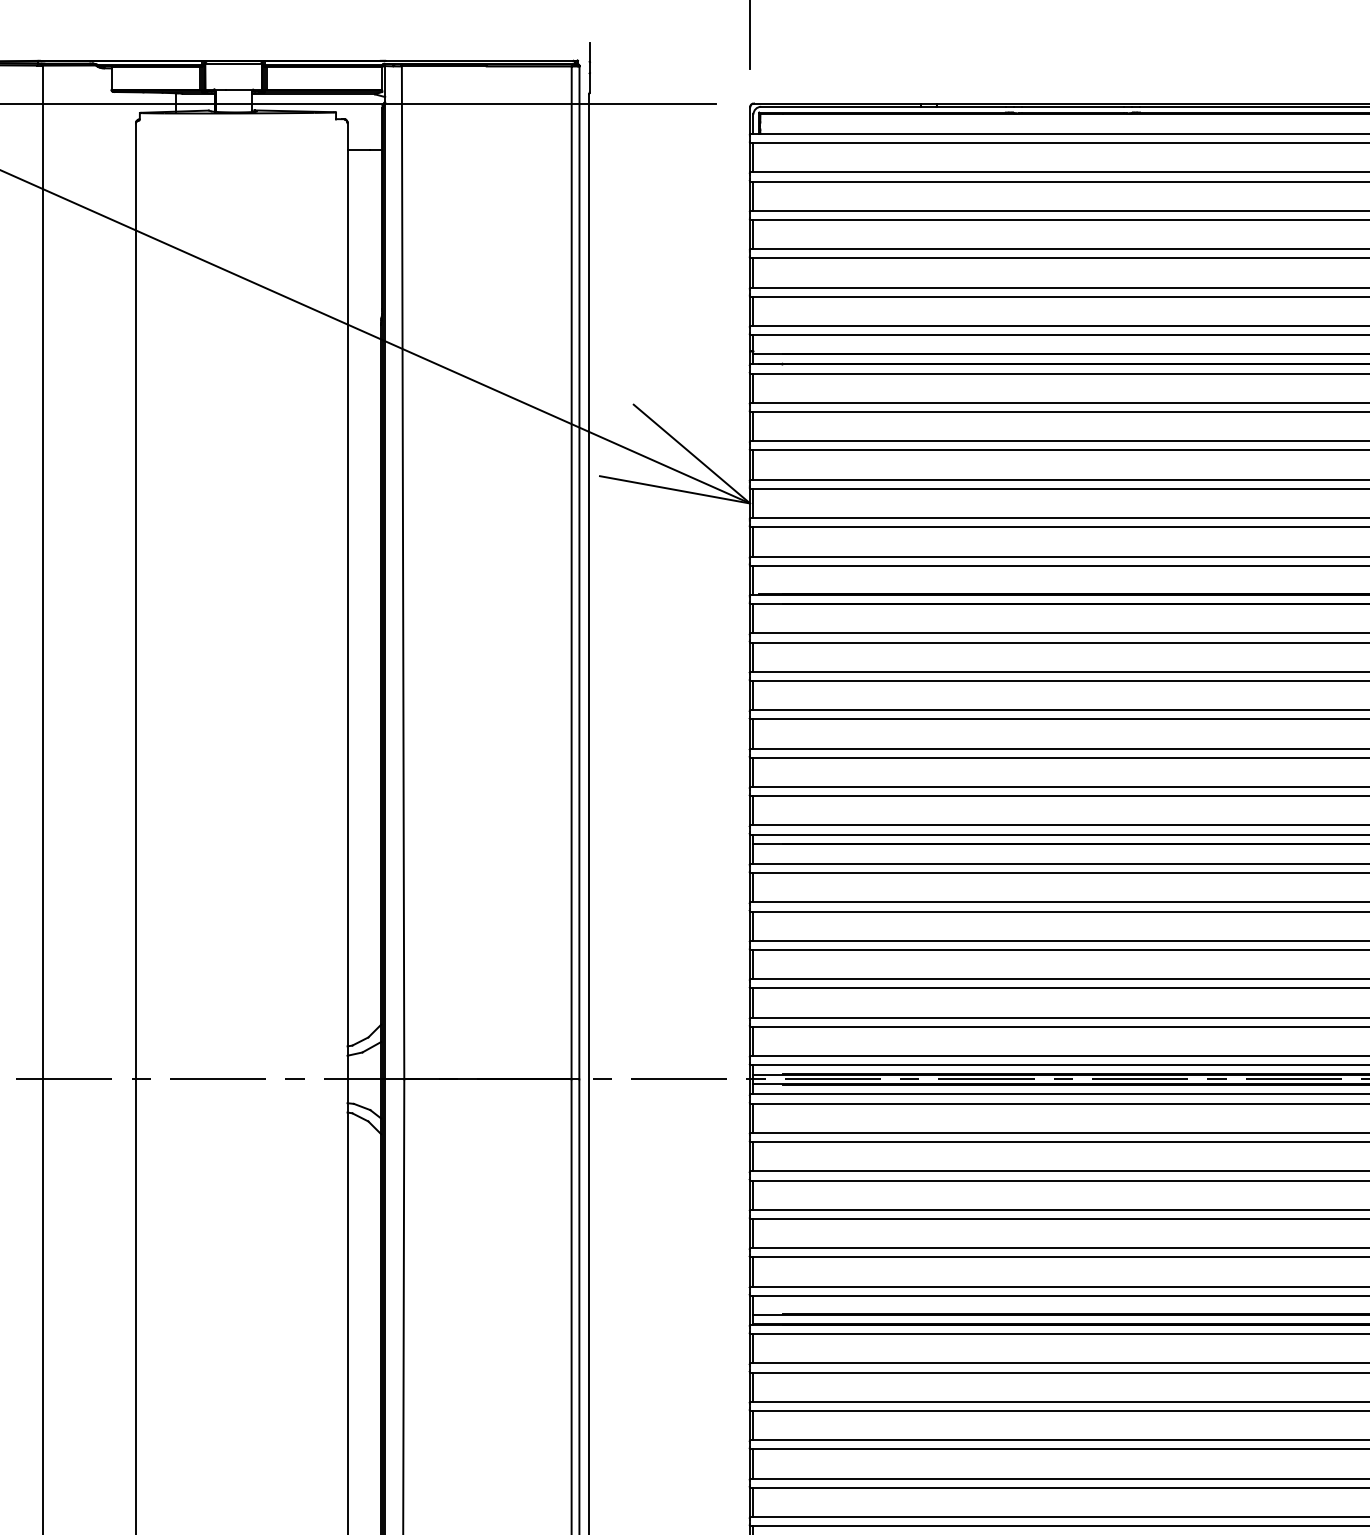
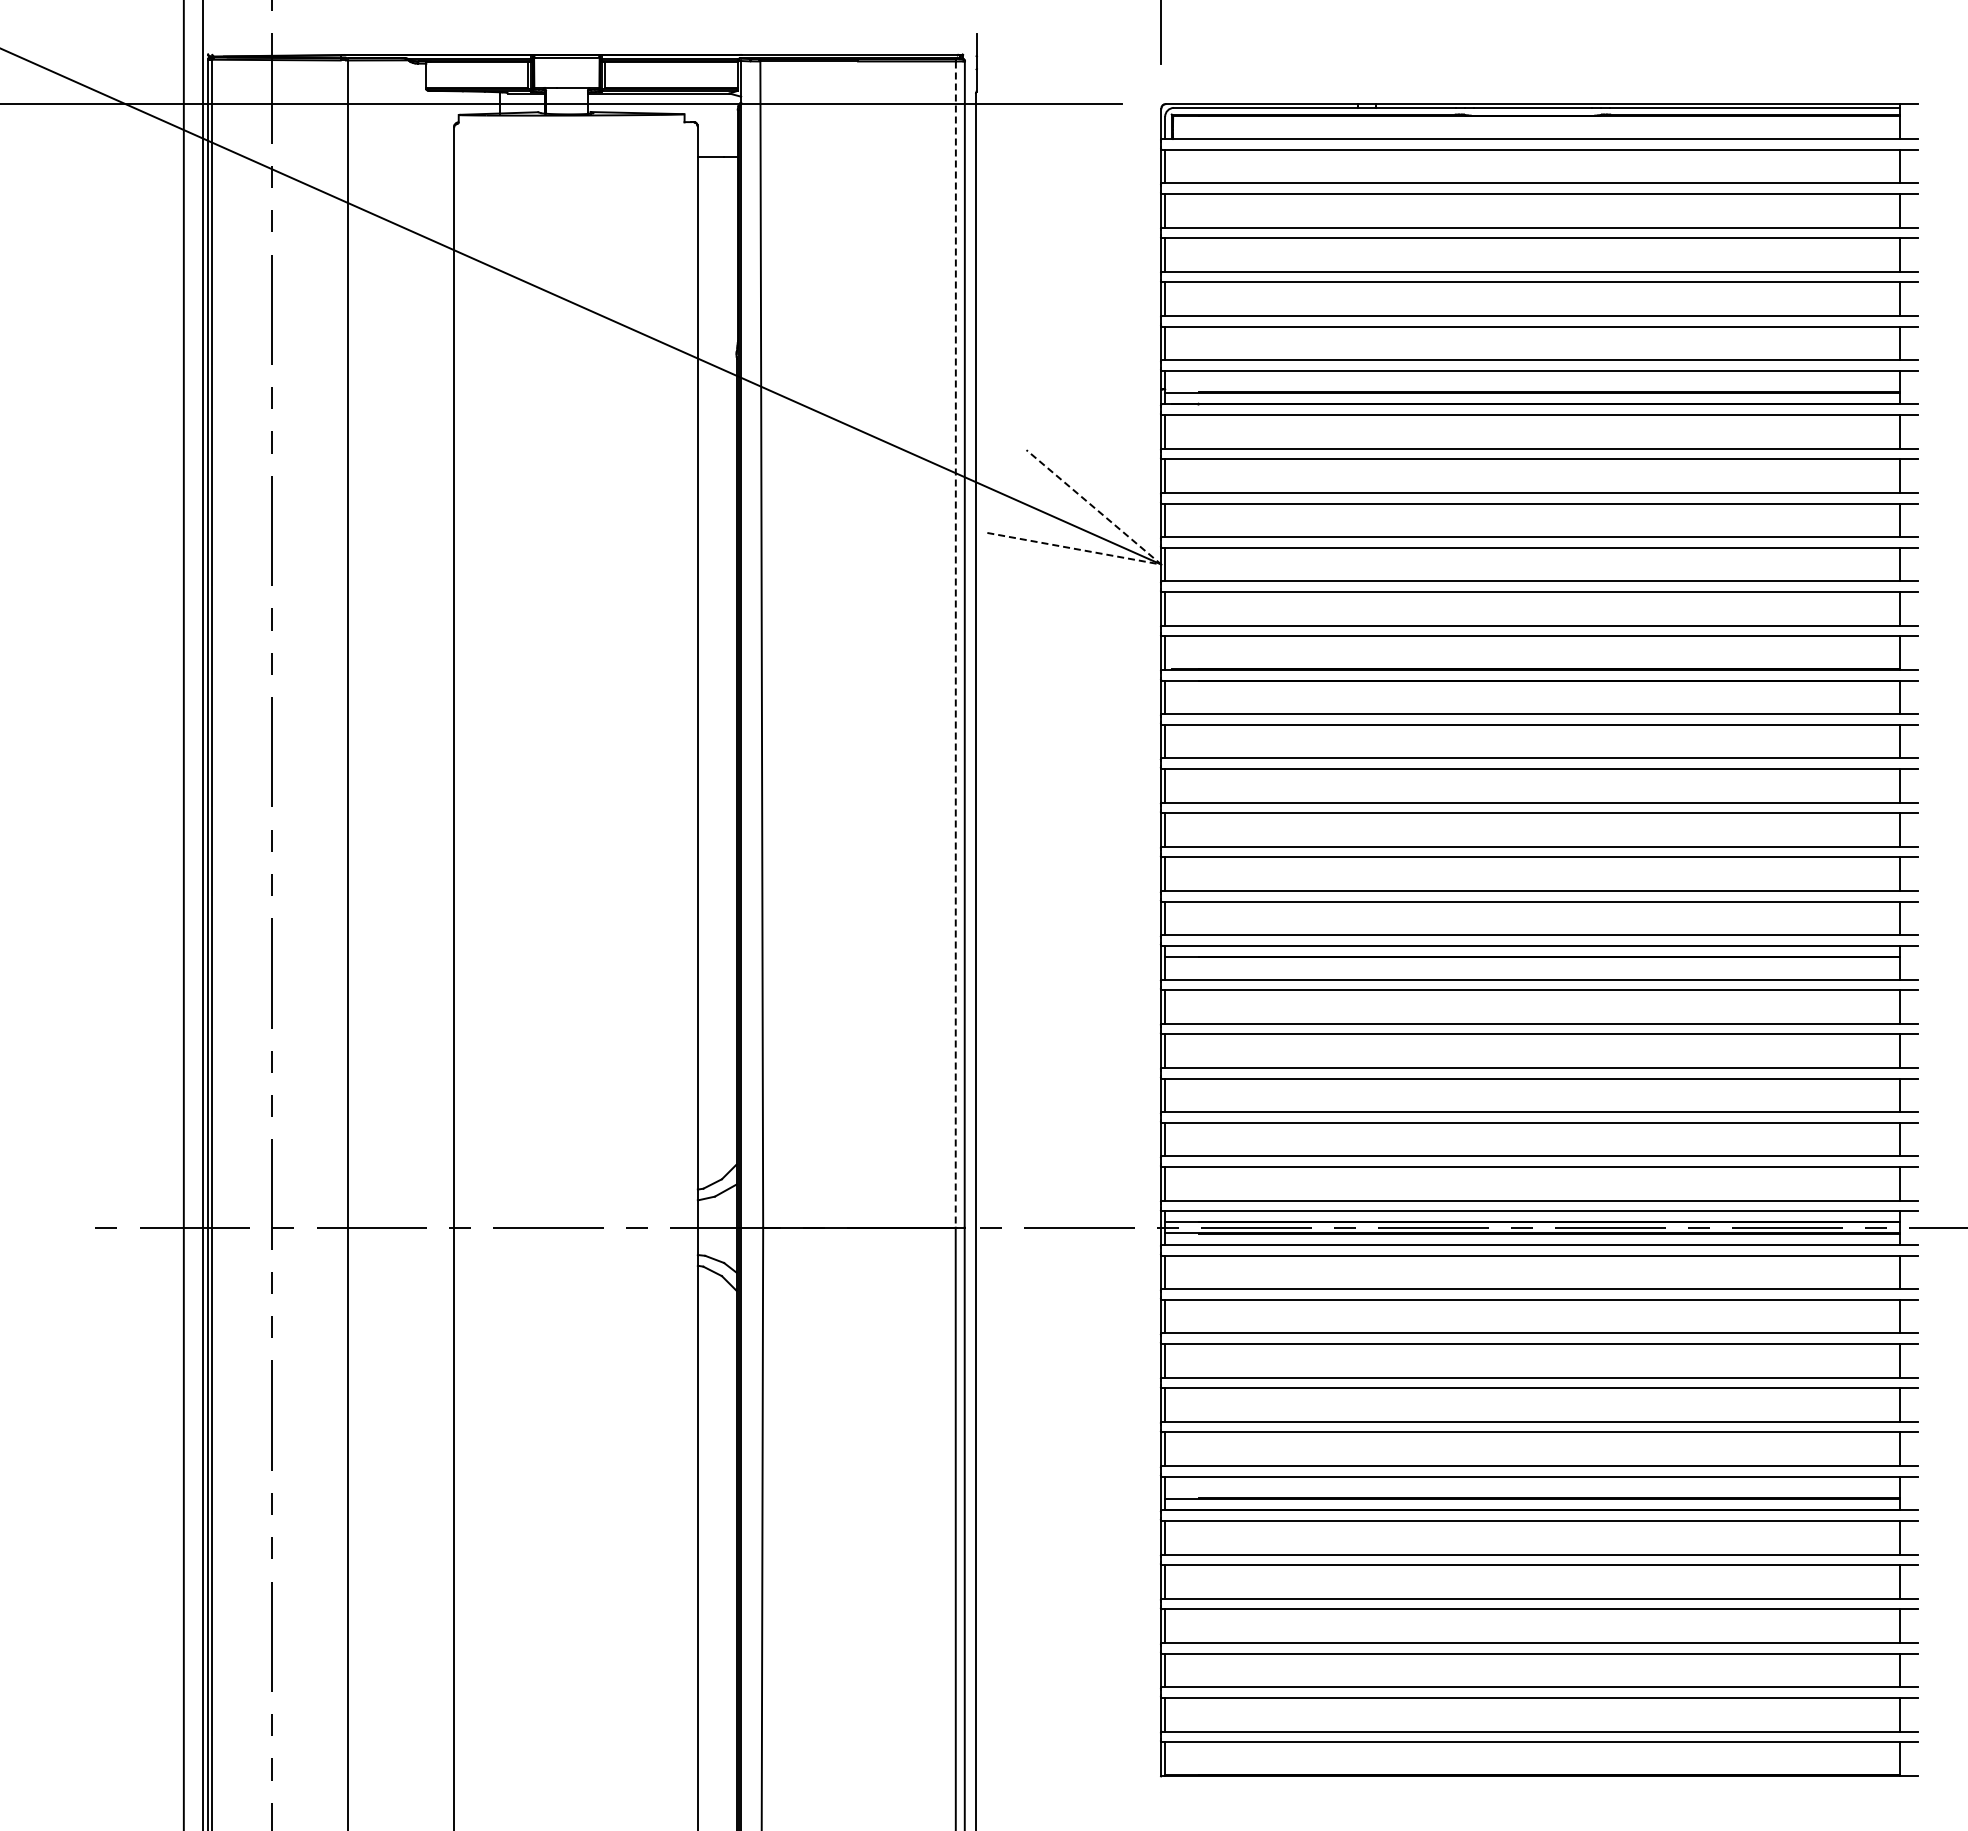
line: (750, 503) -> (1161, 564), solid -> dashed
line: (571, 573) -> (955, 645), solid -> dashed

